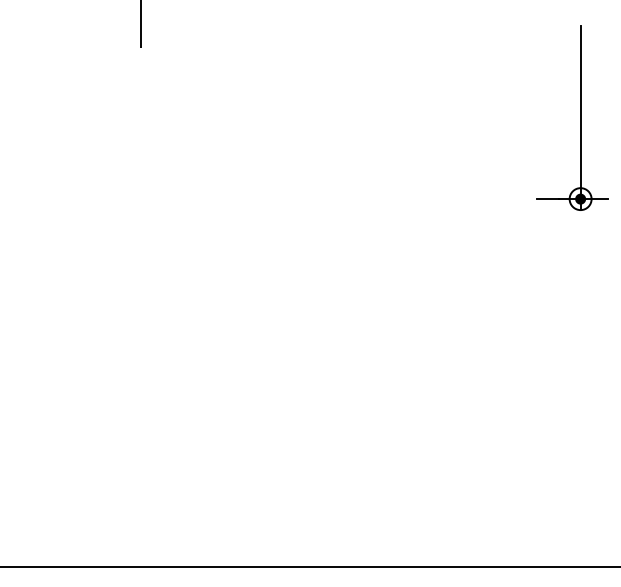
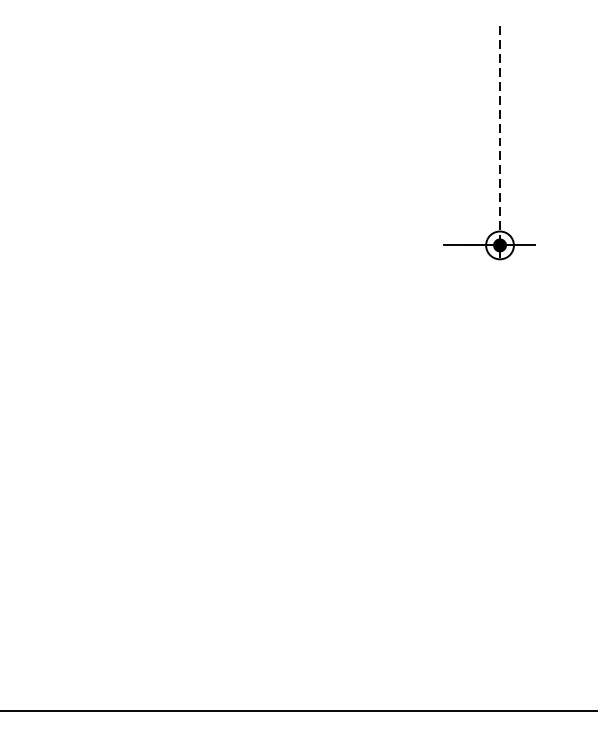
line: (580, 118) -> (499, 143), solid -> dashed

